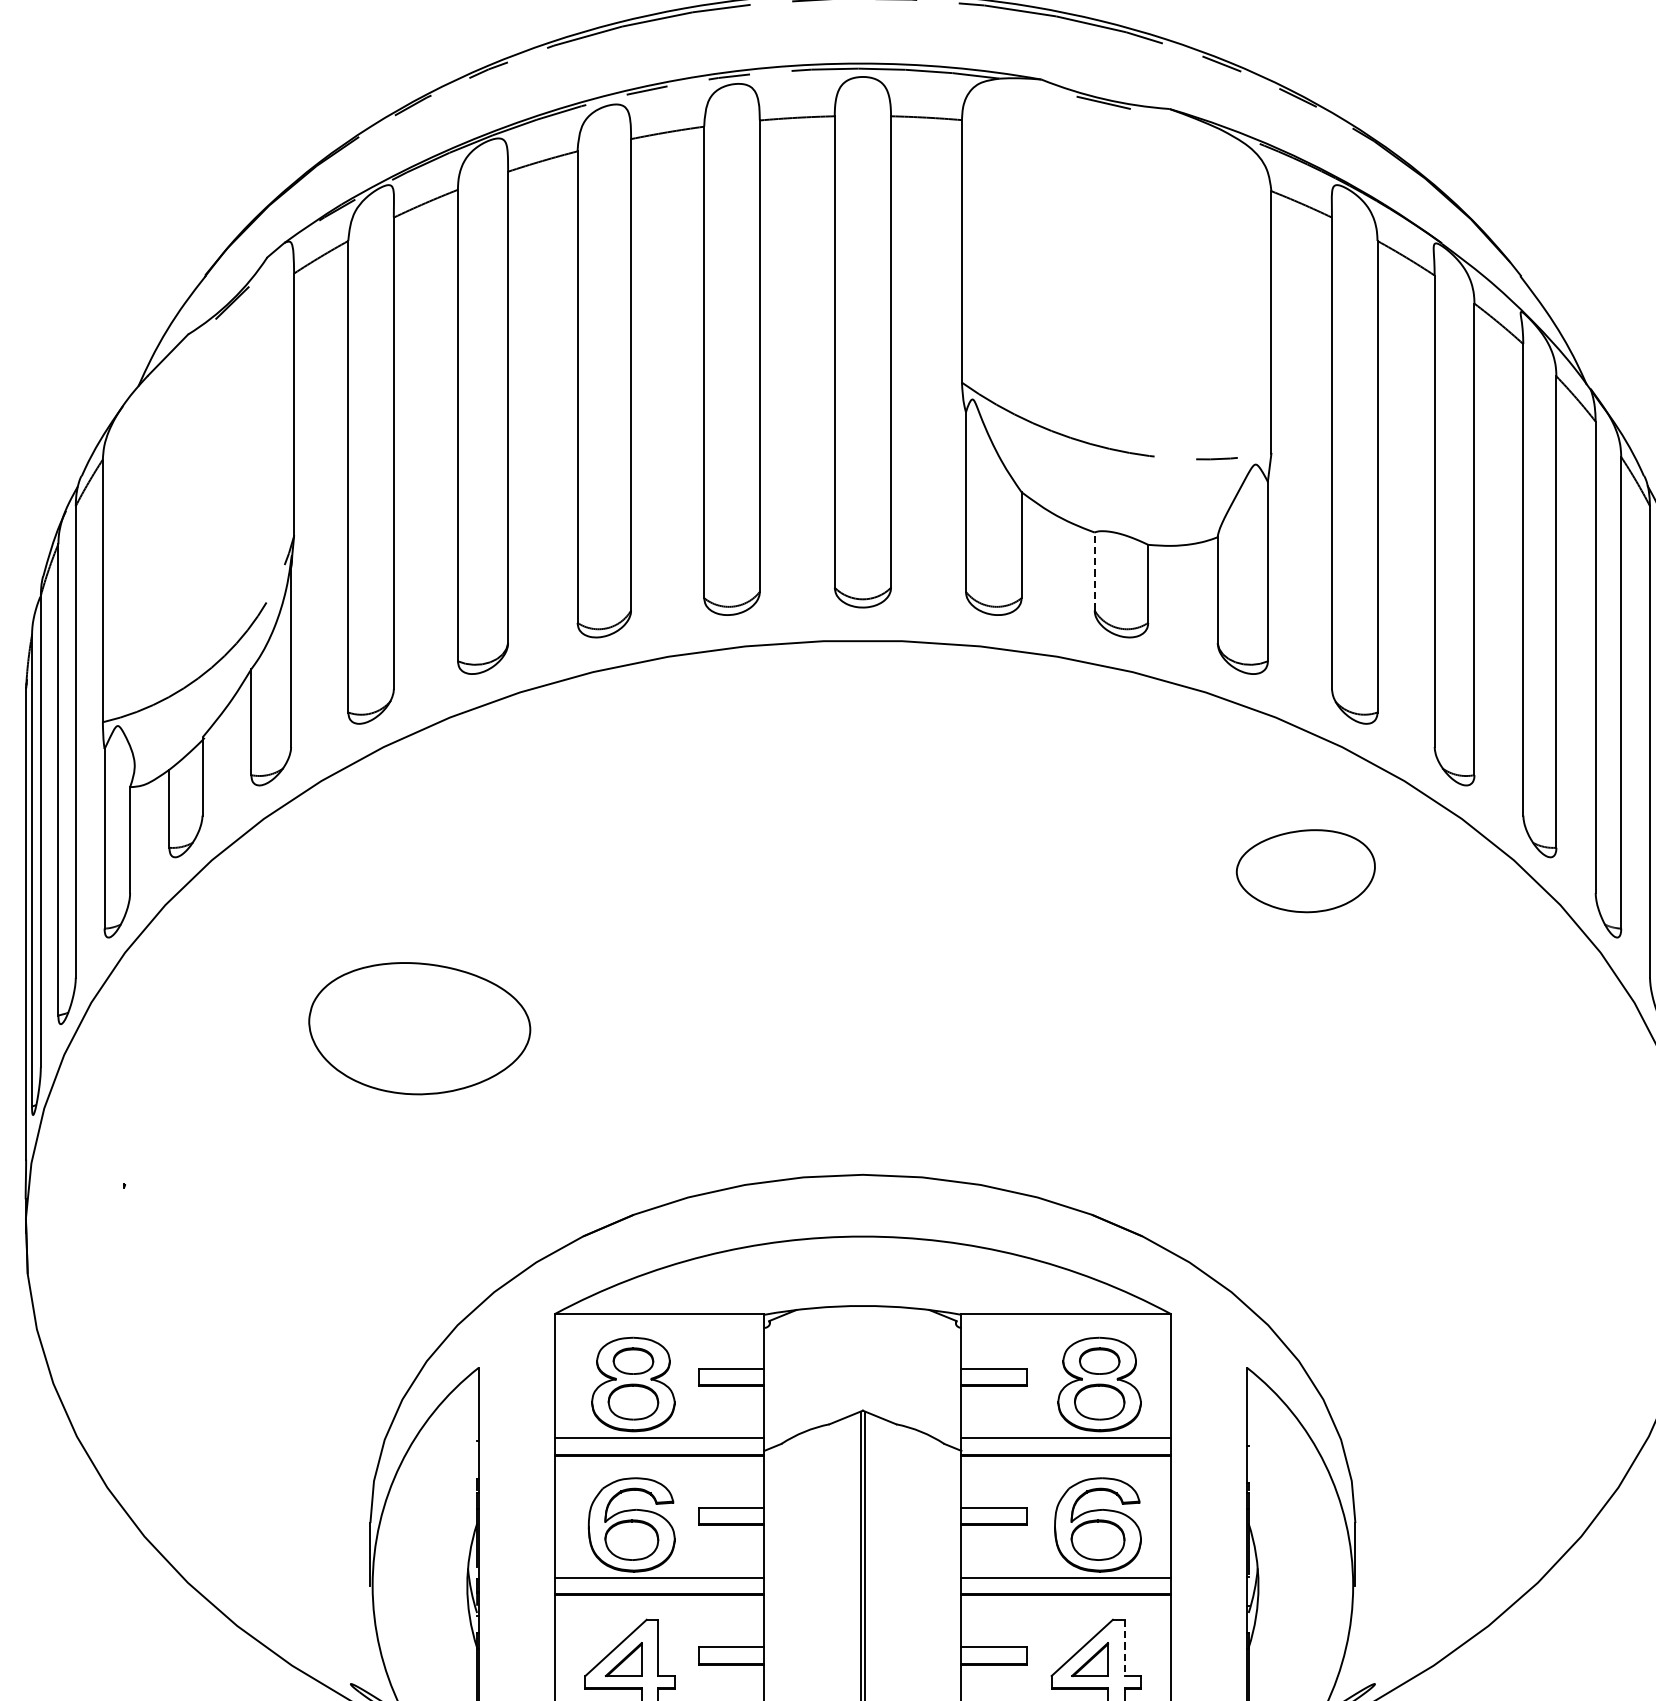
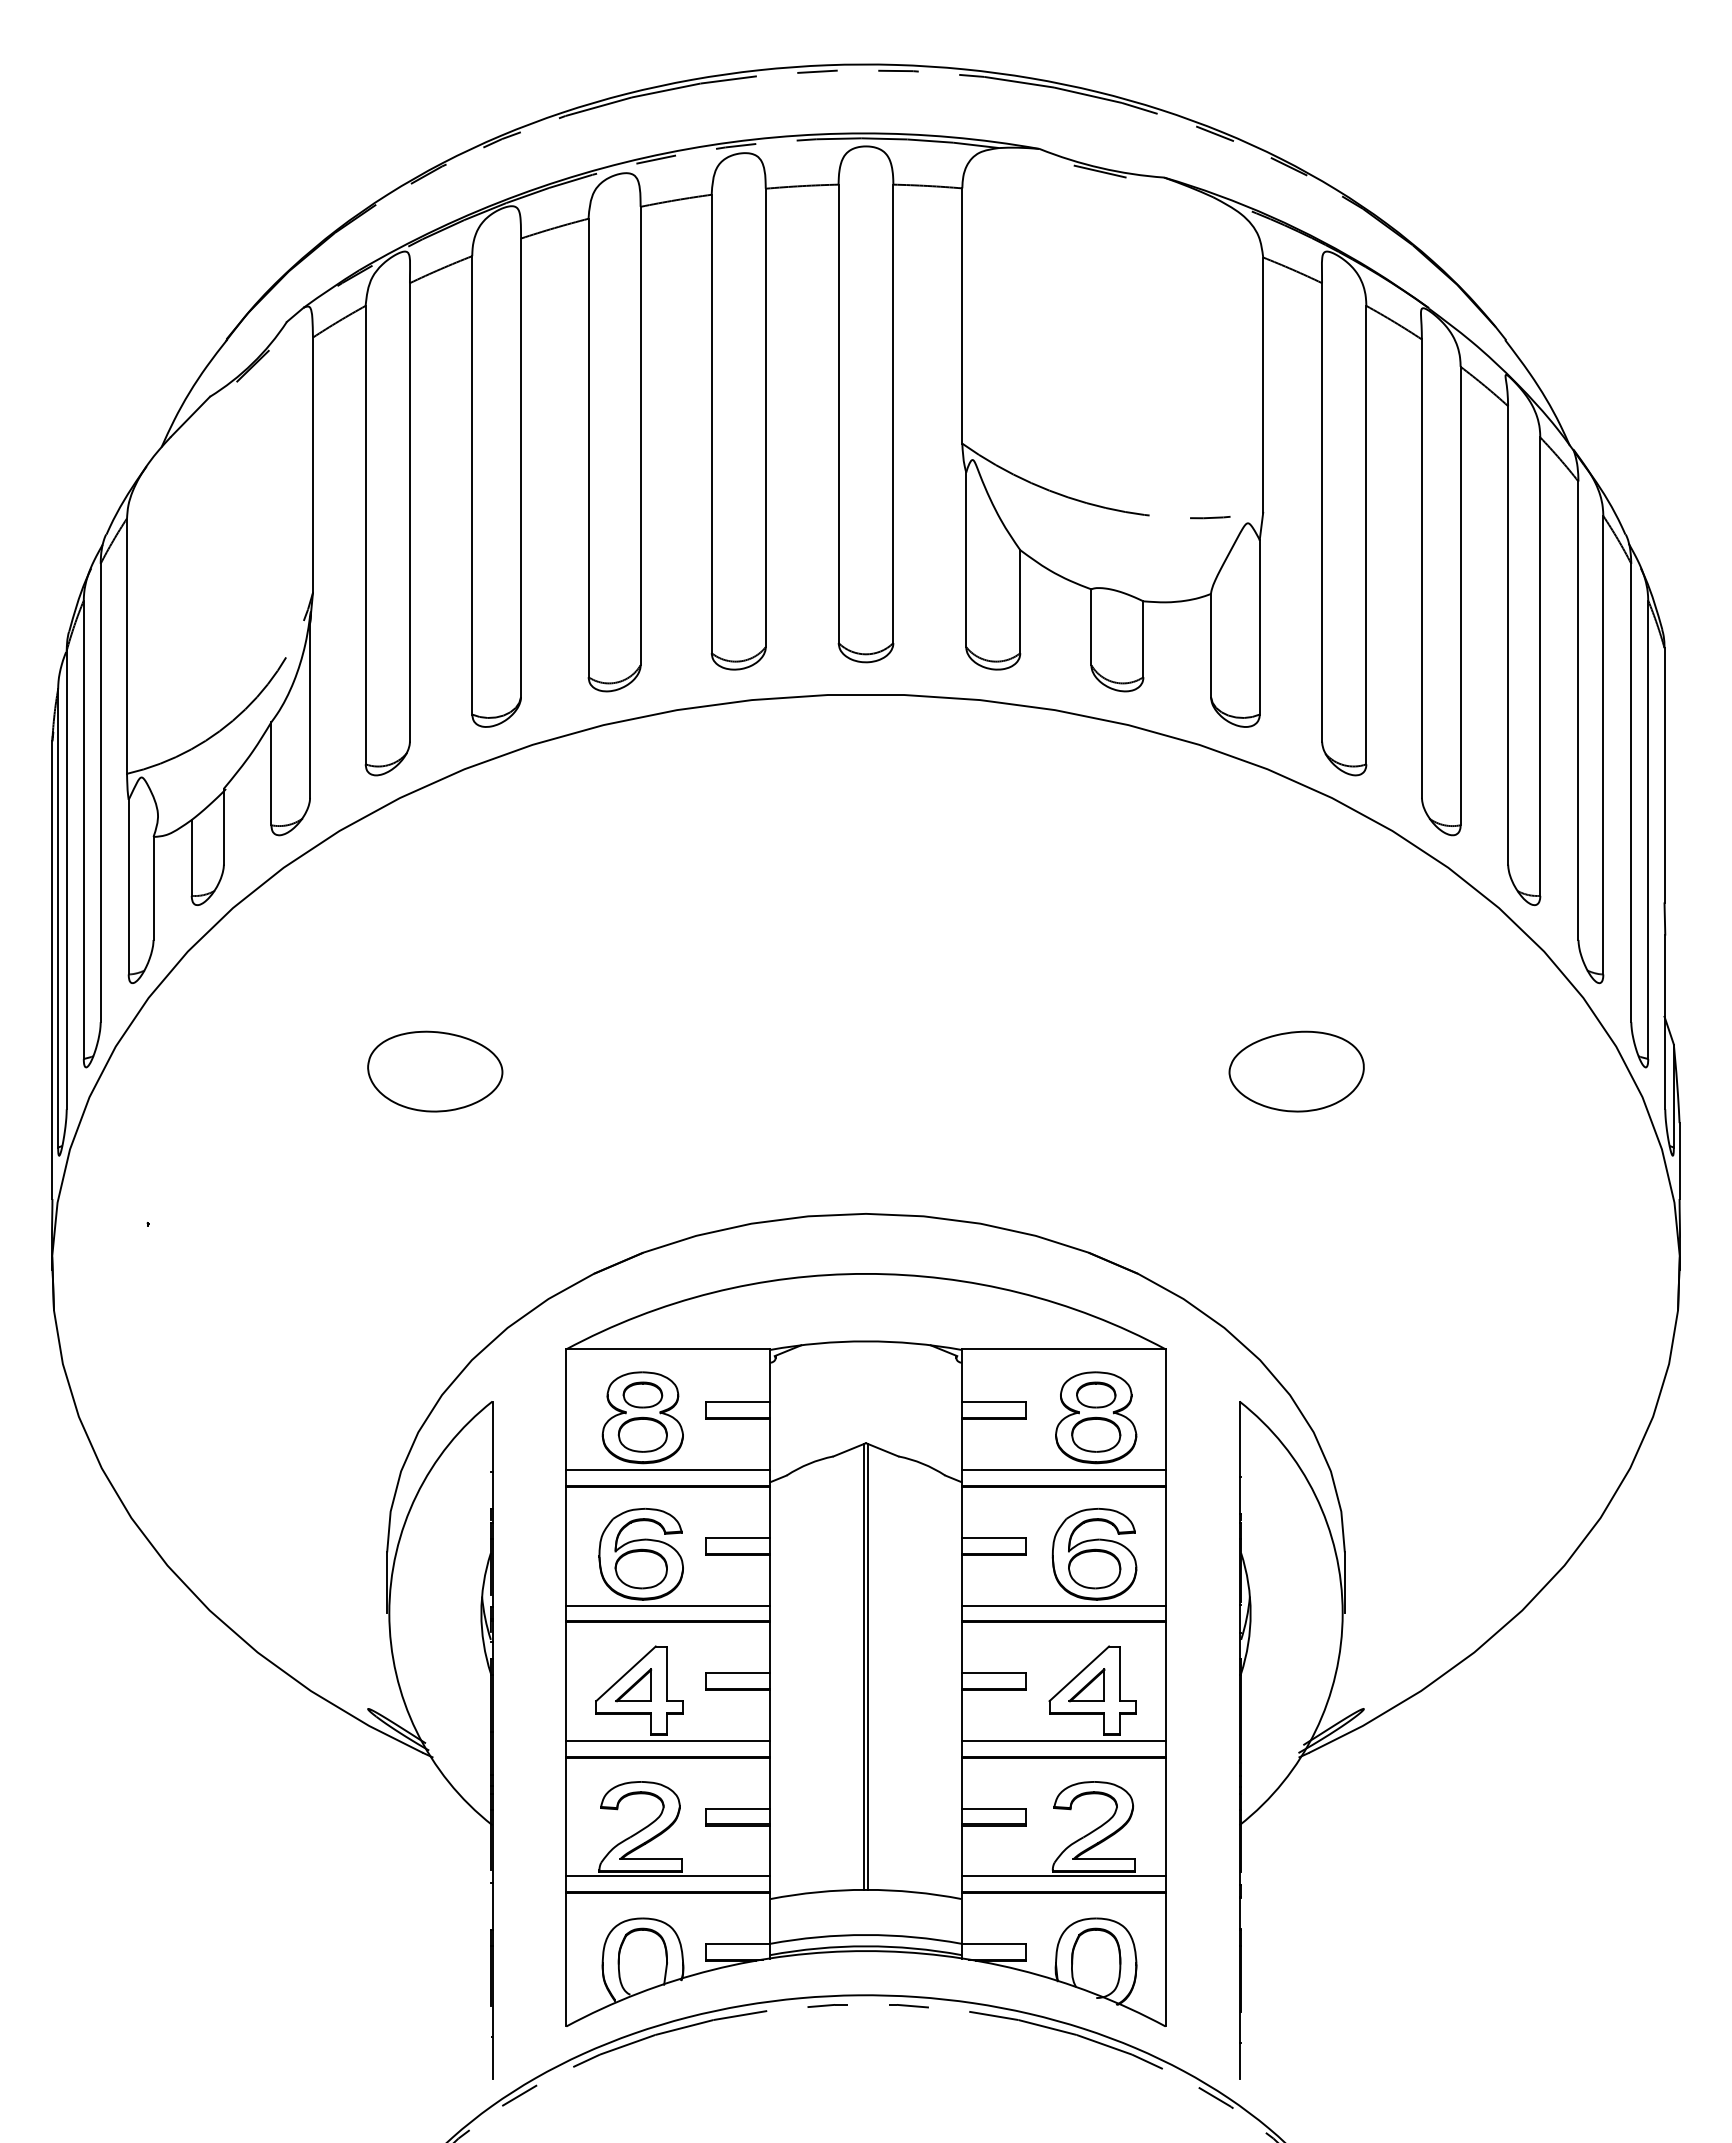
line: (1094, 571) -> (1091, 627), dashed -> solid
part: (1305, 871) -> (1296, 1071), moved
part: (420, 1028) -> (435, 1071), size x0.62
line: (1124, 1648) -> (1120, 1674), dashed -> solid

